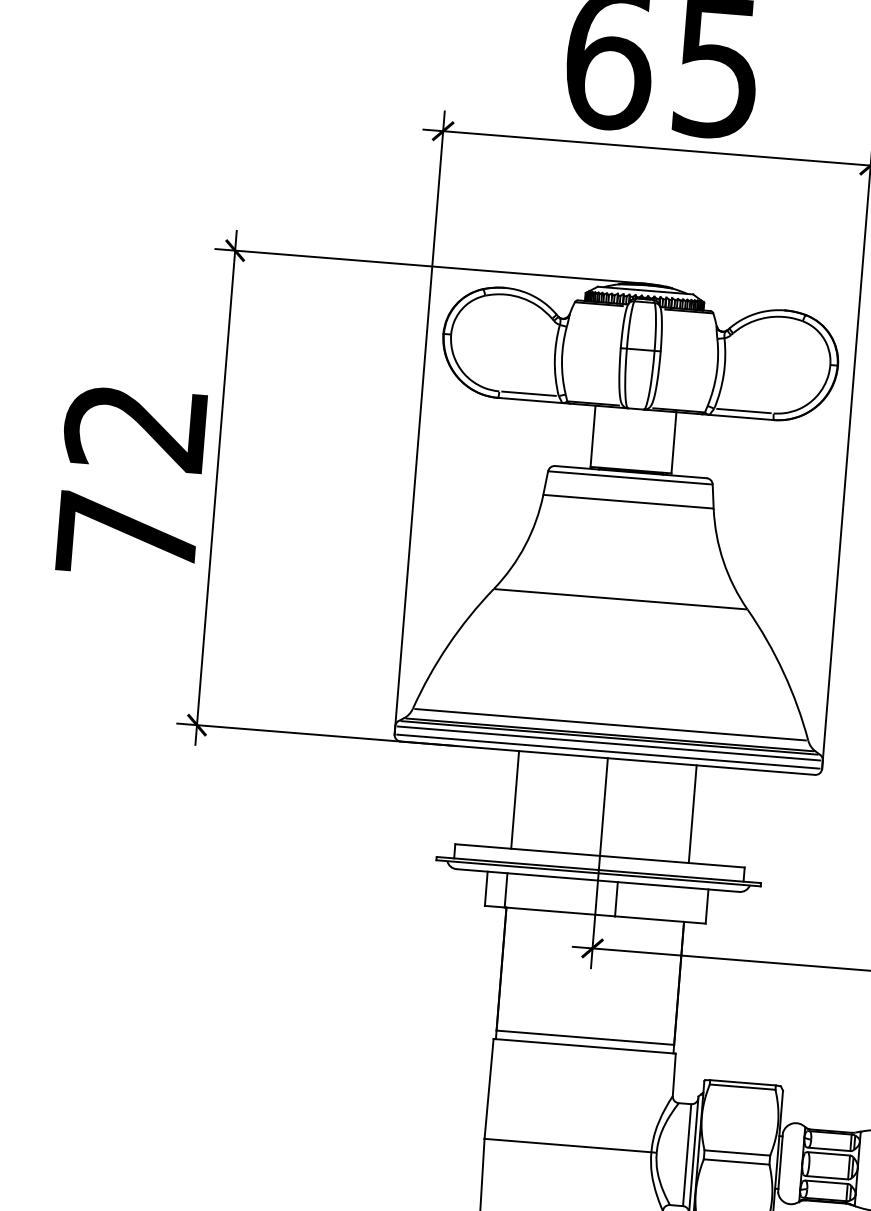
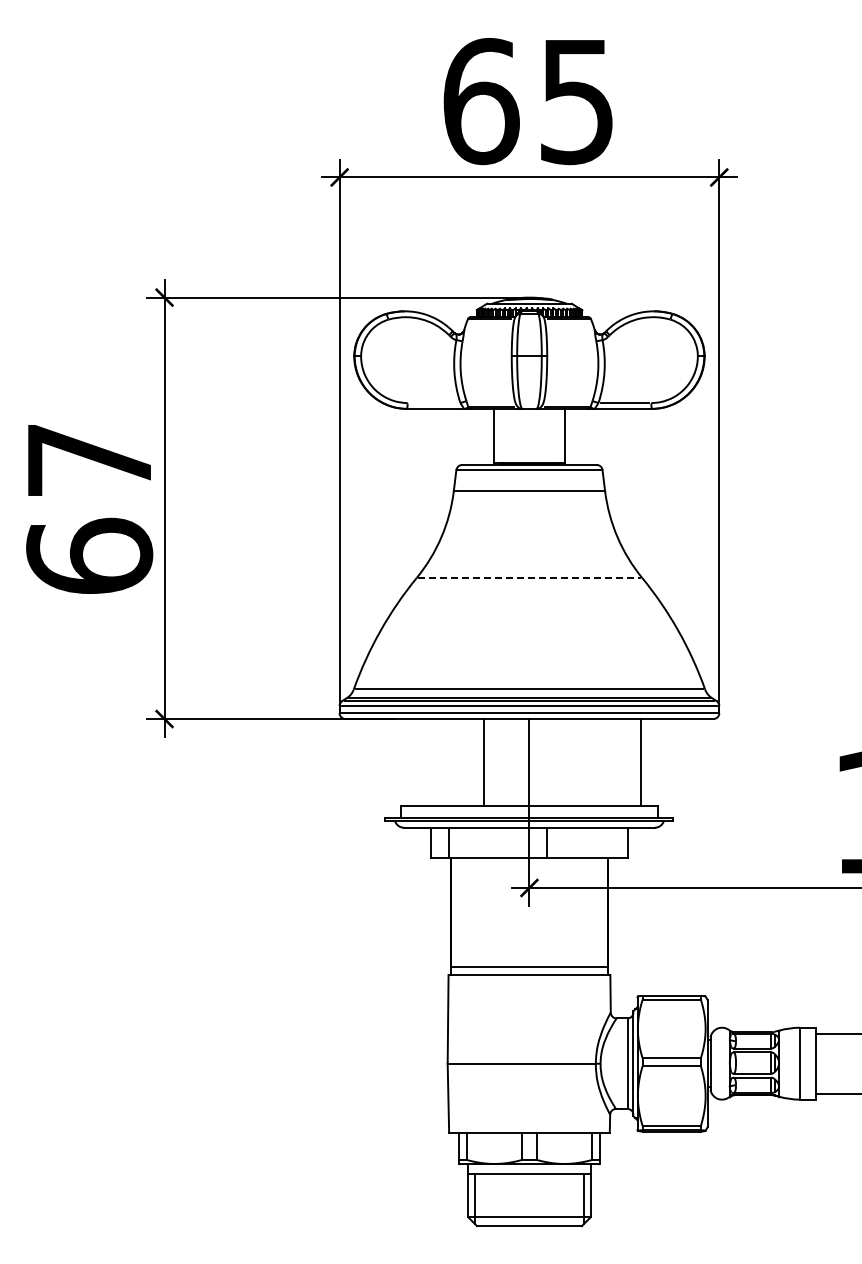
line: (528, 394) -> (433, 403), removed
text: (131, 482) -> (89, 509), 72 -> 67
line: (620, 598) -> (529, 577), solid -> dashed
line: (515, 799) -> (483, 762), moved
line: (692, 814) -> (641, 762), moved

